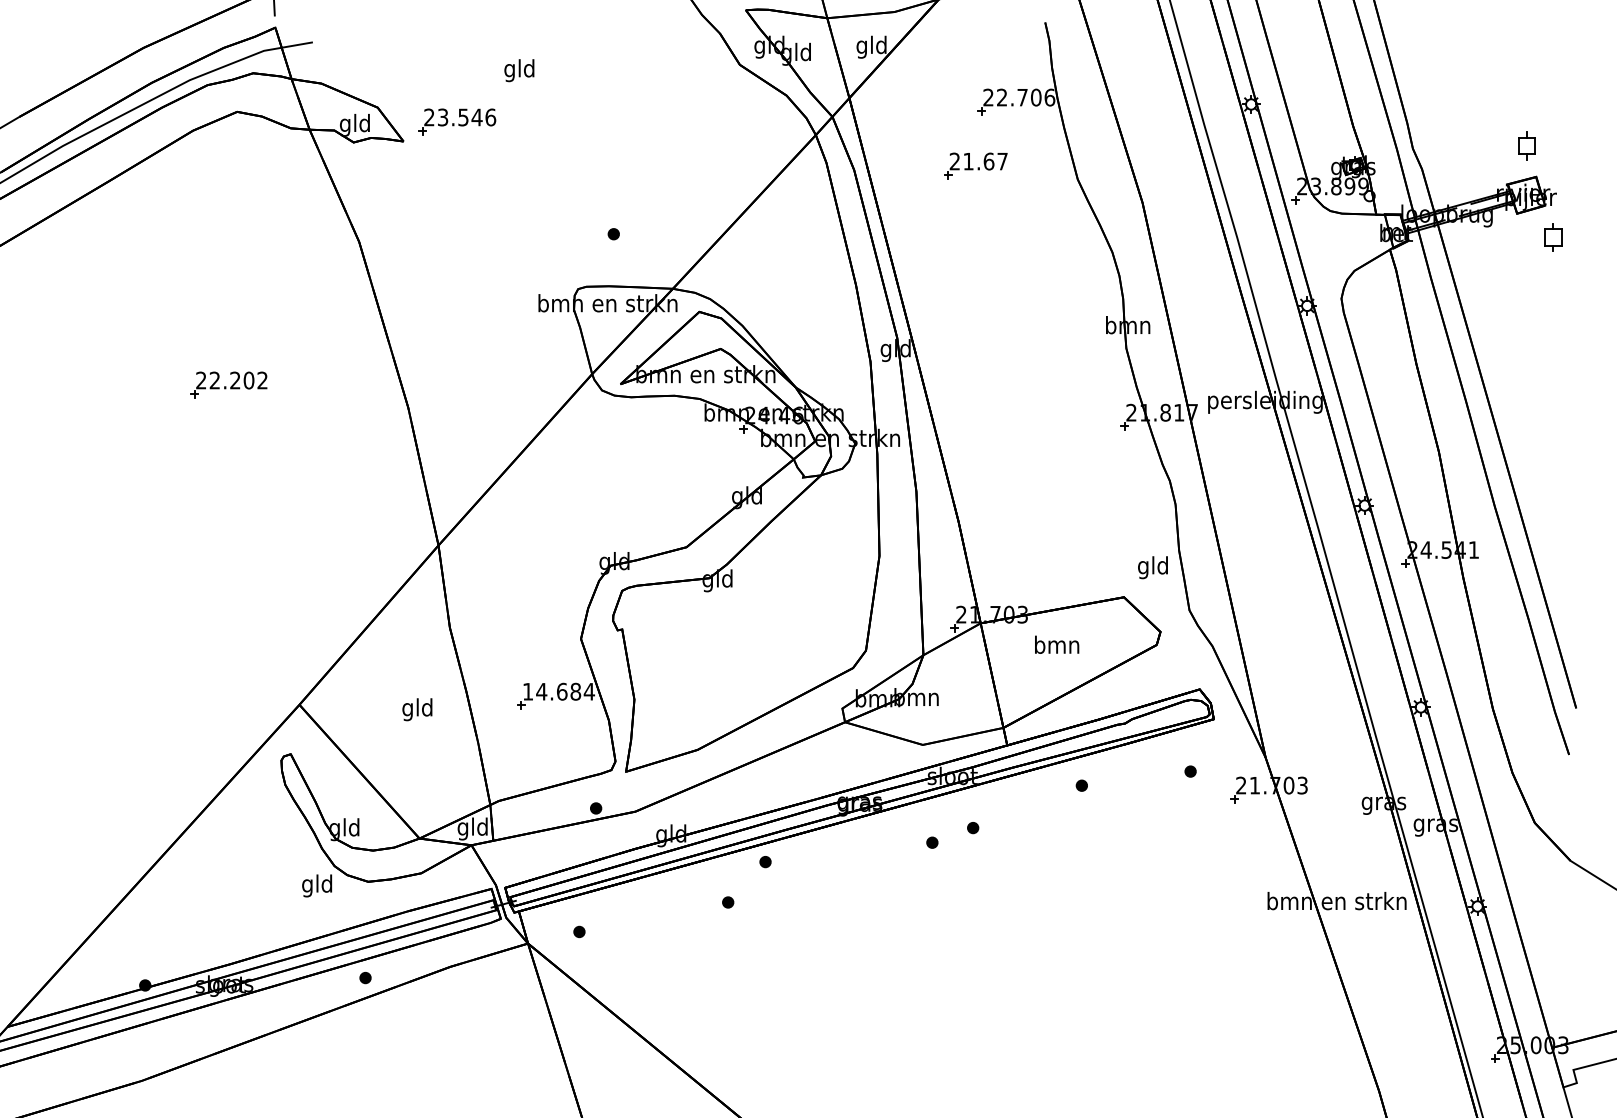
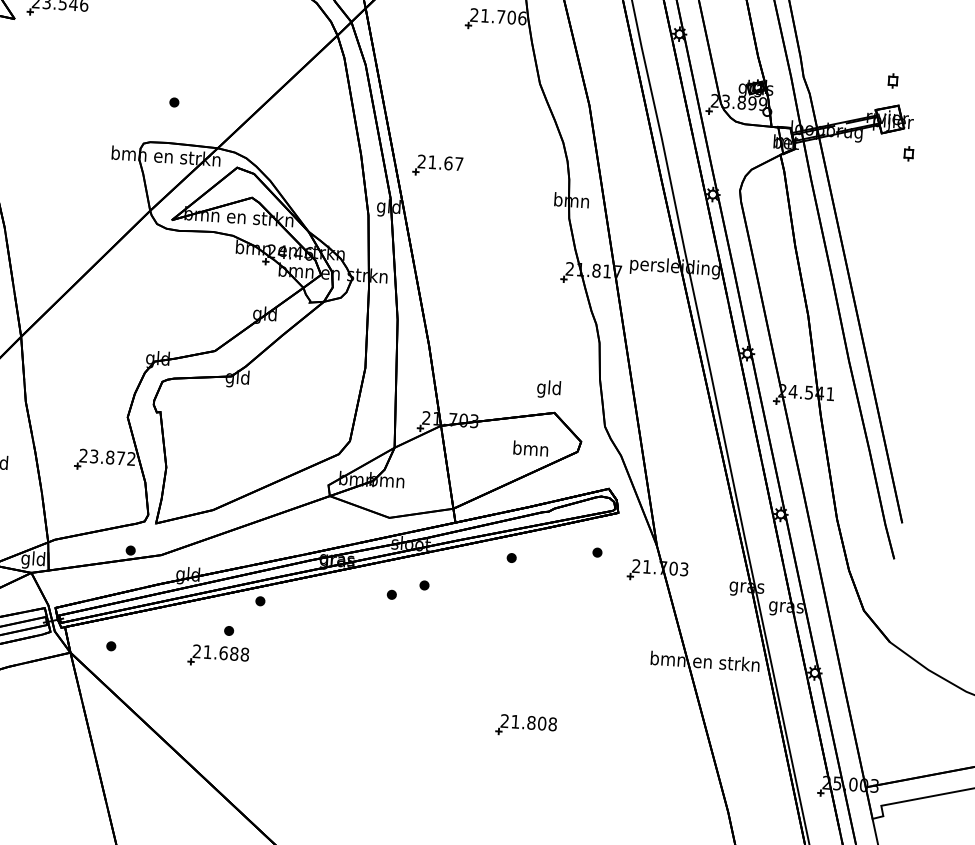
text: (1002, 97) -> (485, 15), 22.706 -> 21.706
part: (1526, 145) -> (892, 80), size x0.62
part: (975, 165) -> (437, 165), moved
part: (1553, 237) -> (908, 153), size x0.62
text: (1152, 567) -> (548, 389), moved
text: (1057, 644) -> (531, 448), moved
text: (559, 691) -> (108, 457), 14.684 -> 23.872
part: (716, 935) -> (218, 656), added
part: (1114, 998) -> (526, 726), added

